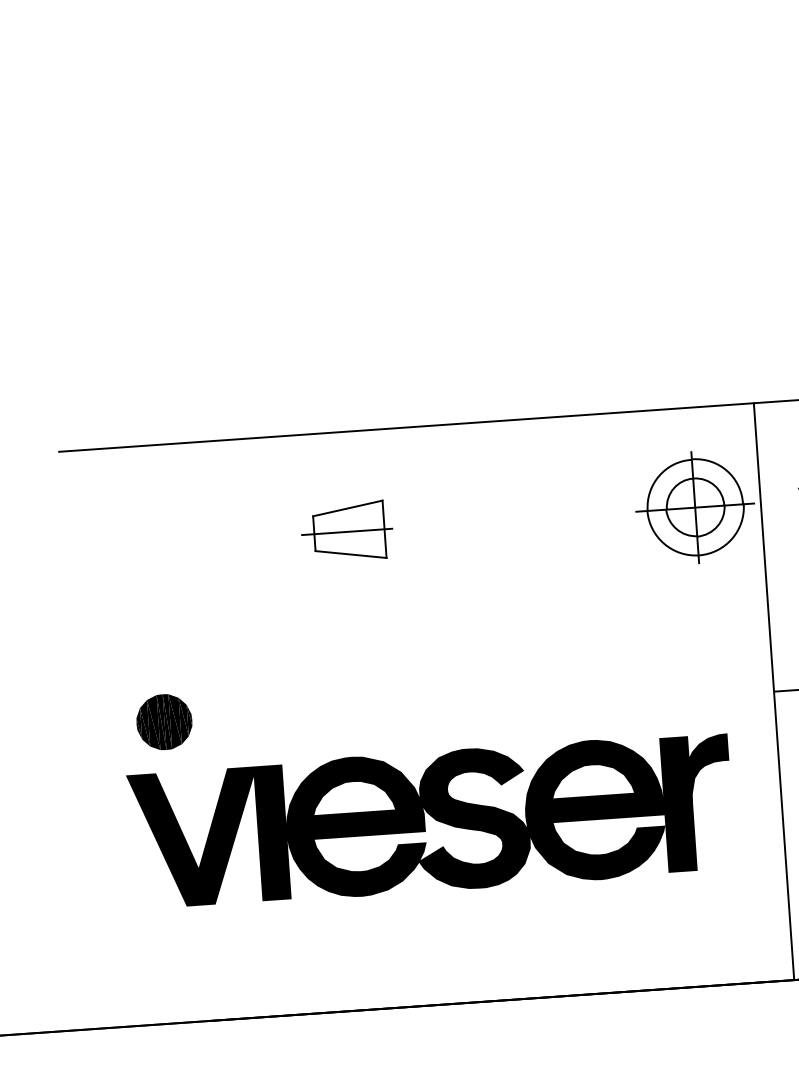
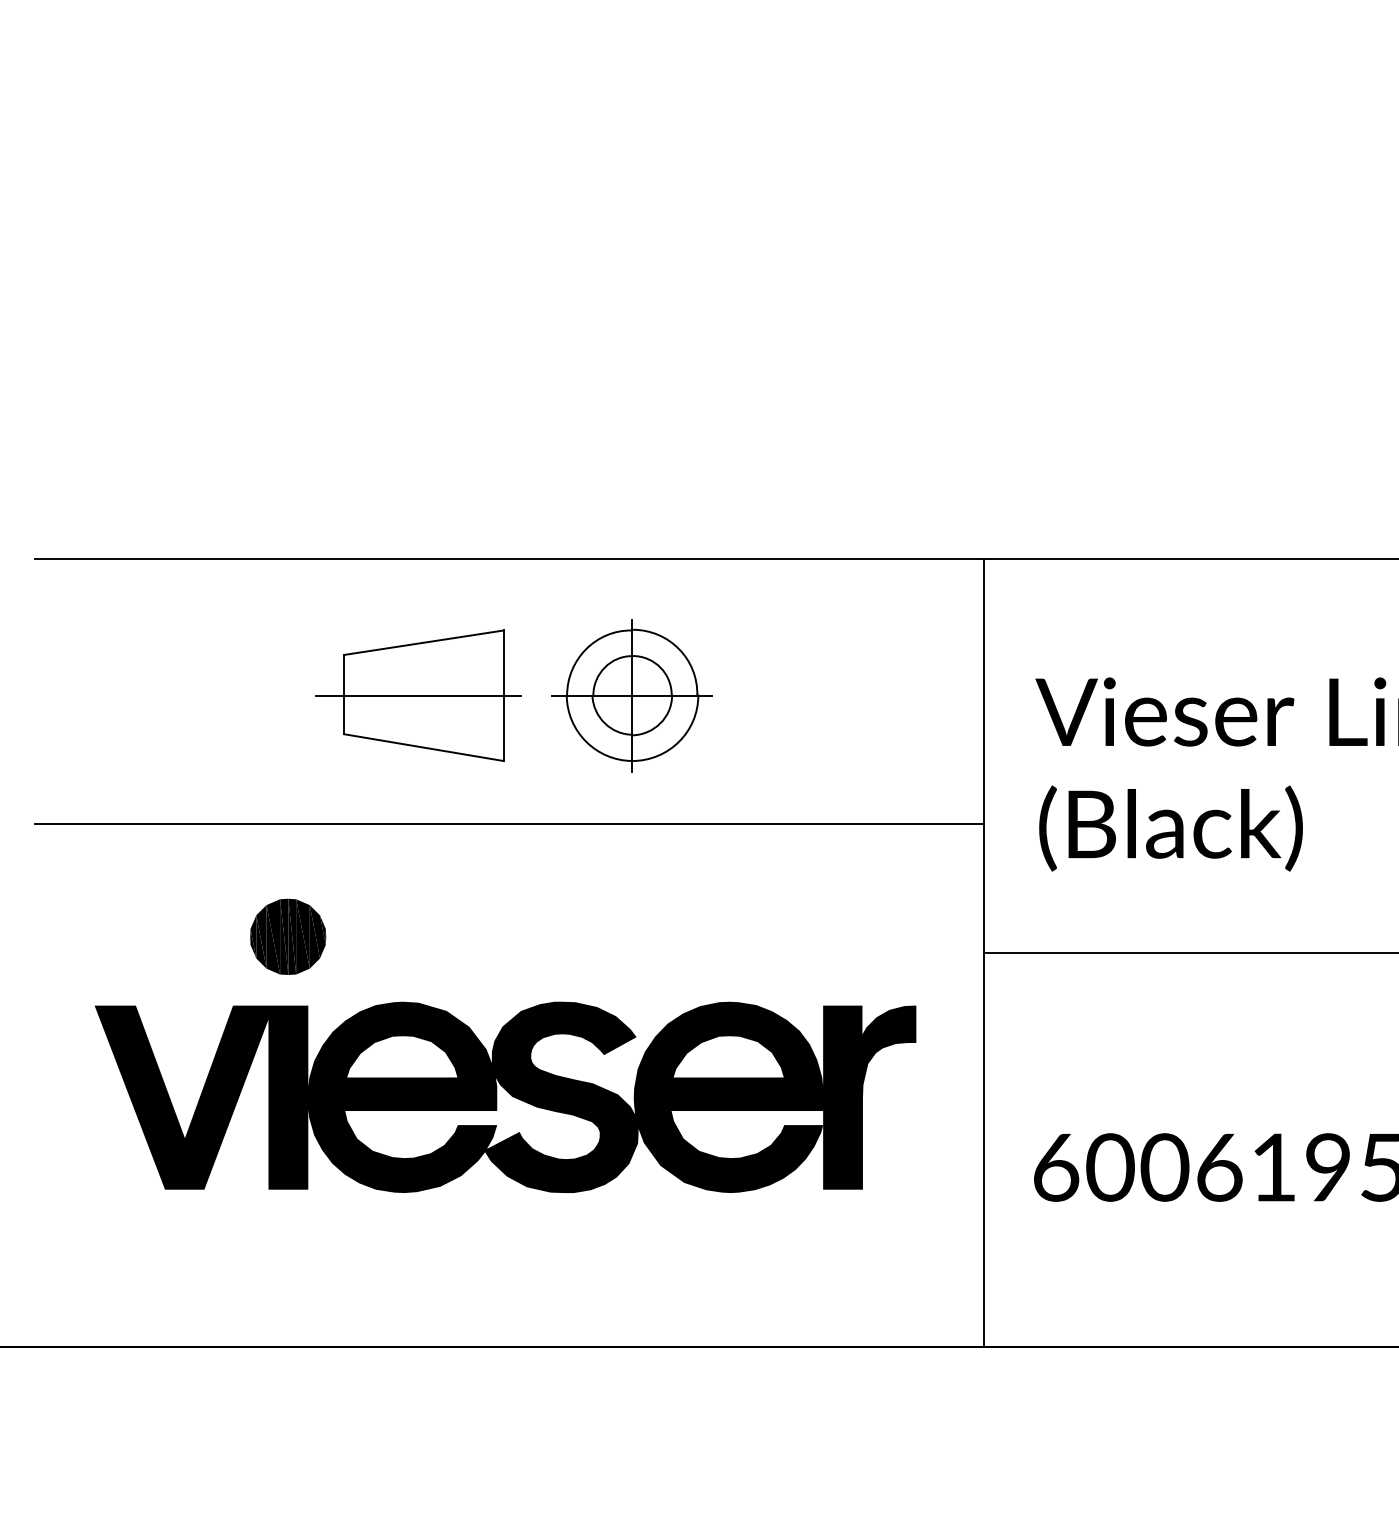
part: (694, 507) -> (631, 695), moved
part: (347, 531) -> (418, 695), size x1.67
line: (419, 621) -> (508, 824), added
part: (164, 721) -> (288, 936), moved

